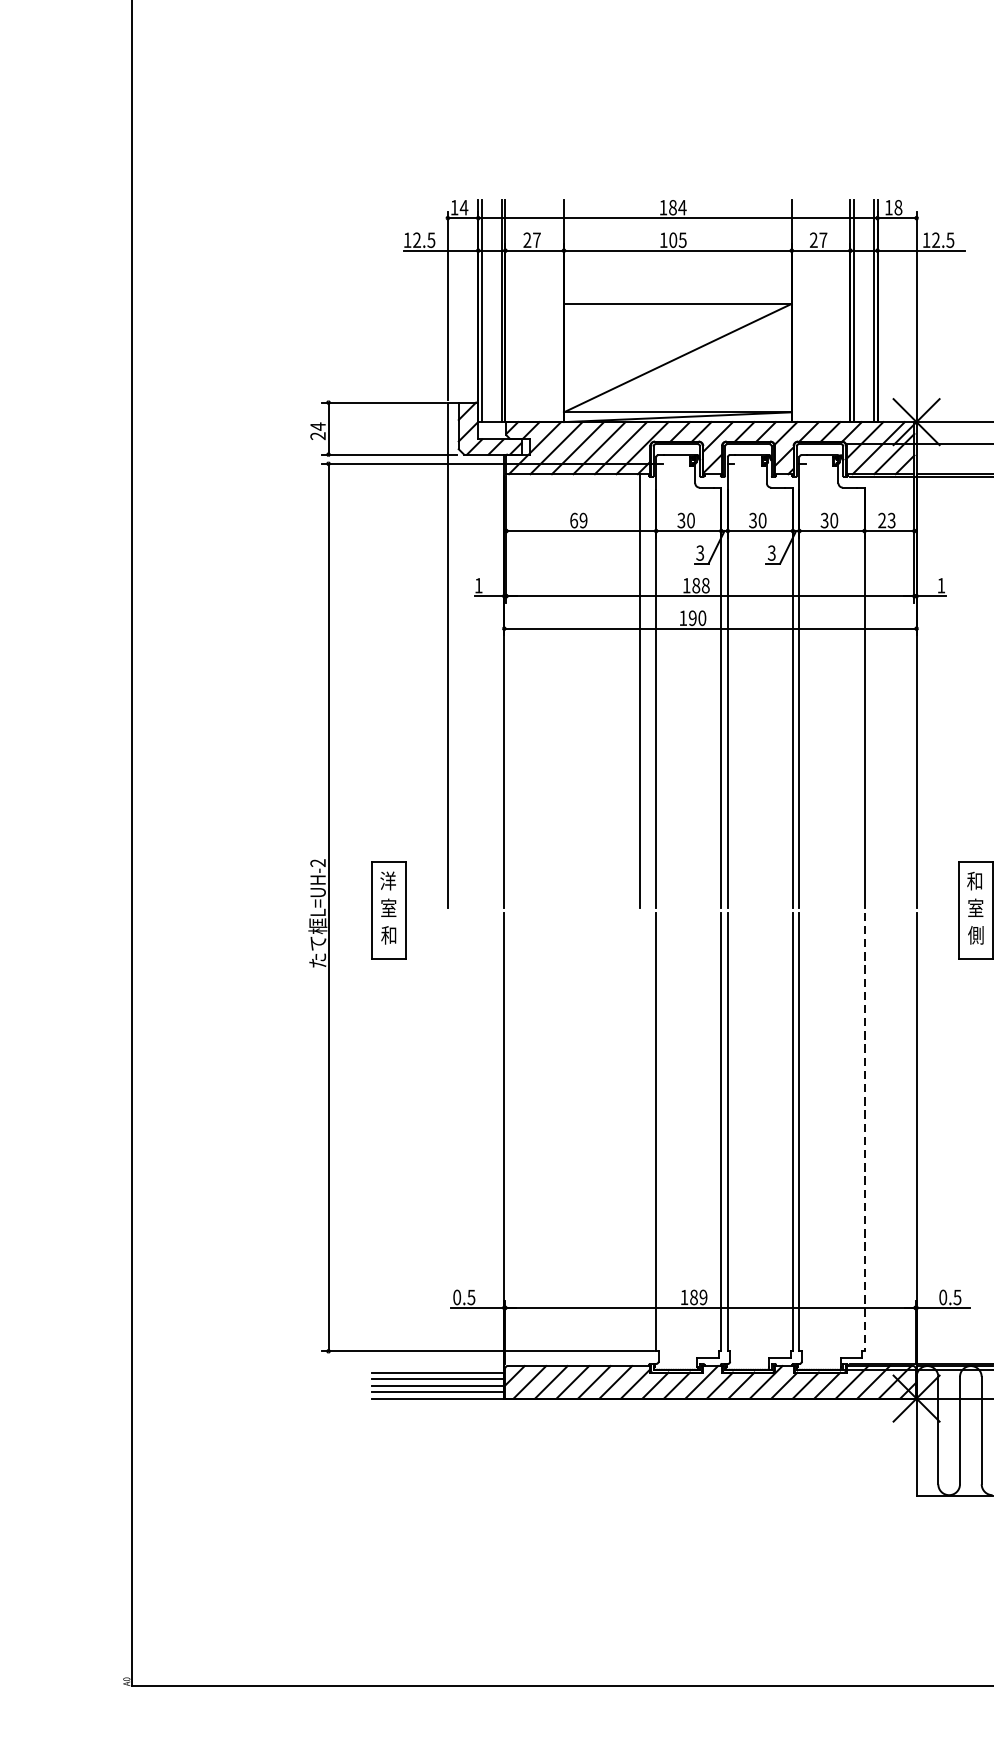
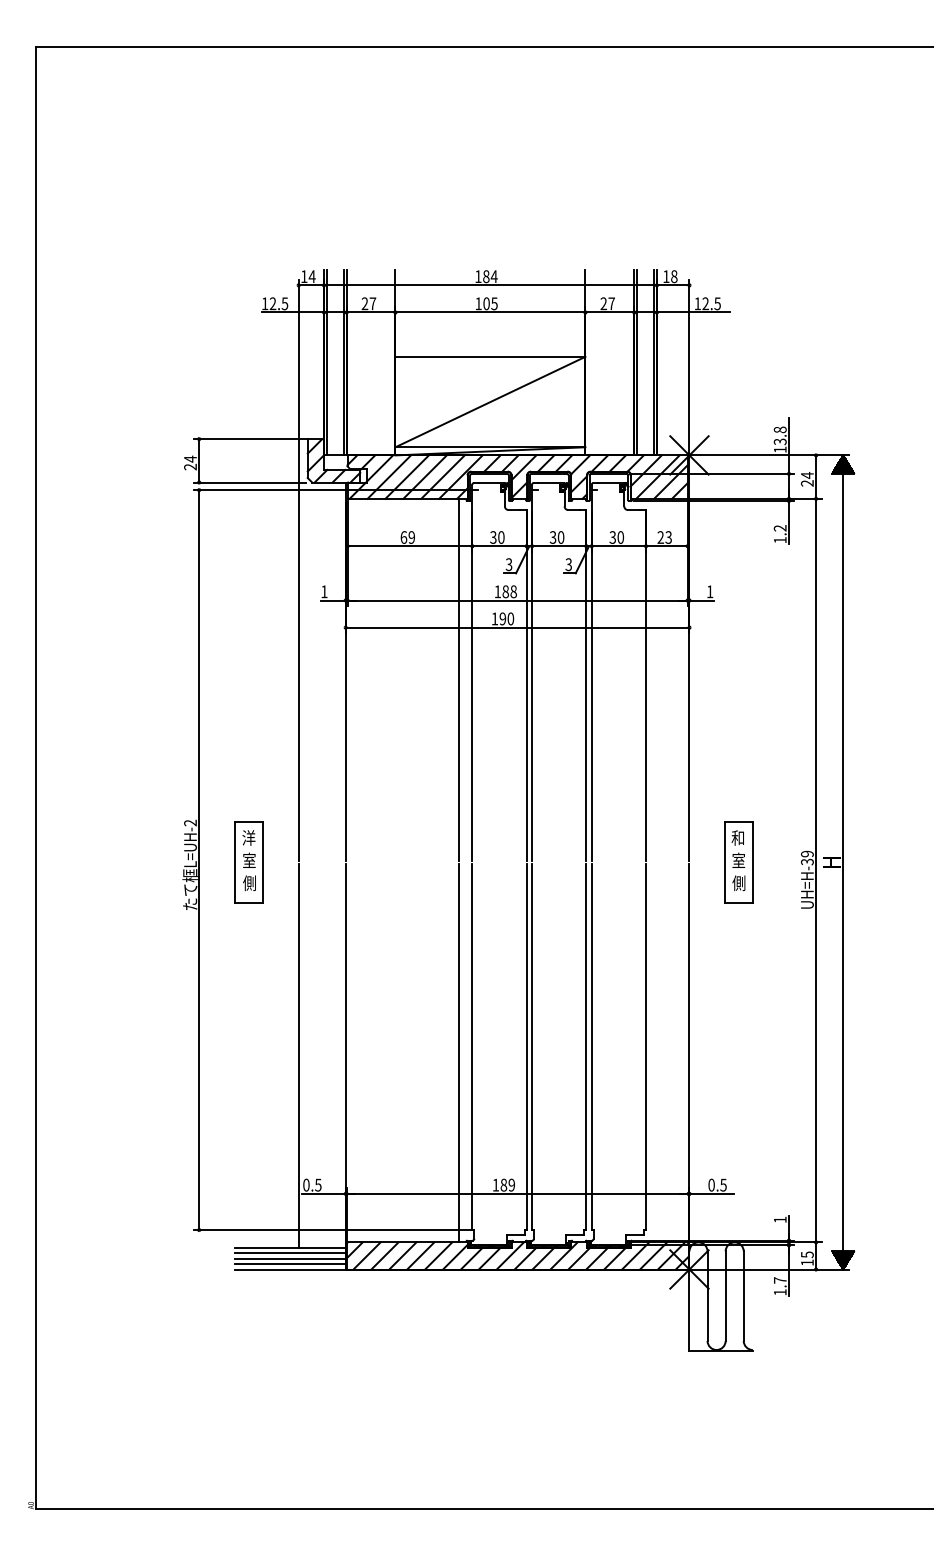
text: (388, 935) -> (249, 883), 和 -> 側
line: (865, 1132) -> (646, 1047), dashed -> solid
line: (639, 1139) -> (458, 1053), added
line: (447, 1141) -> (298, 1055), added

